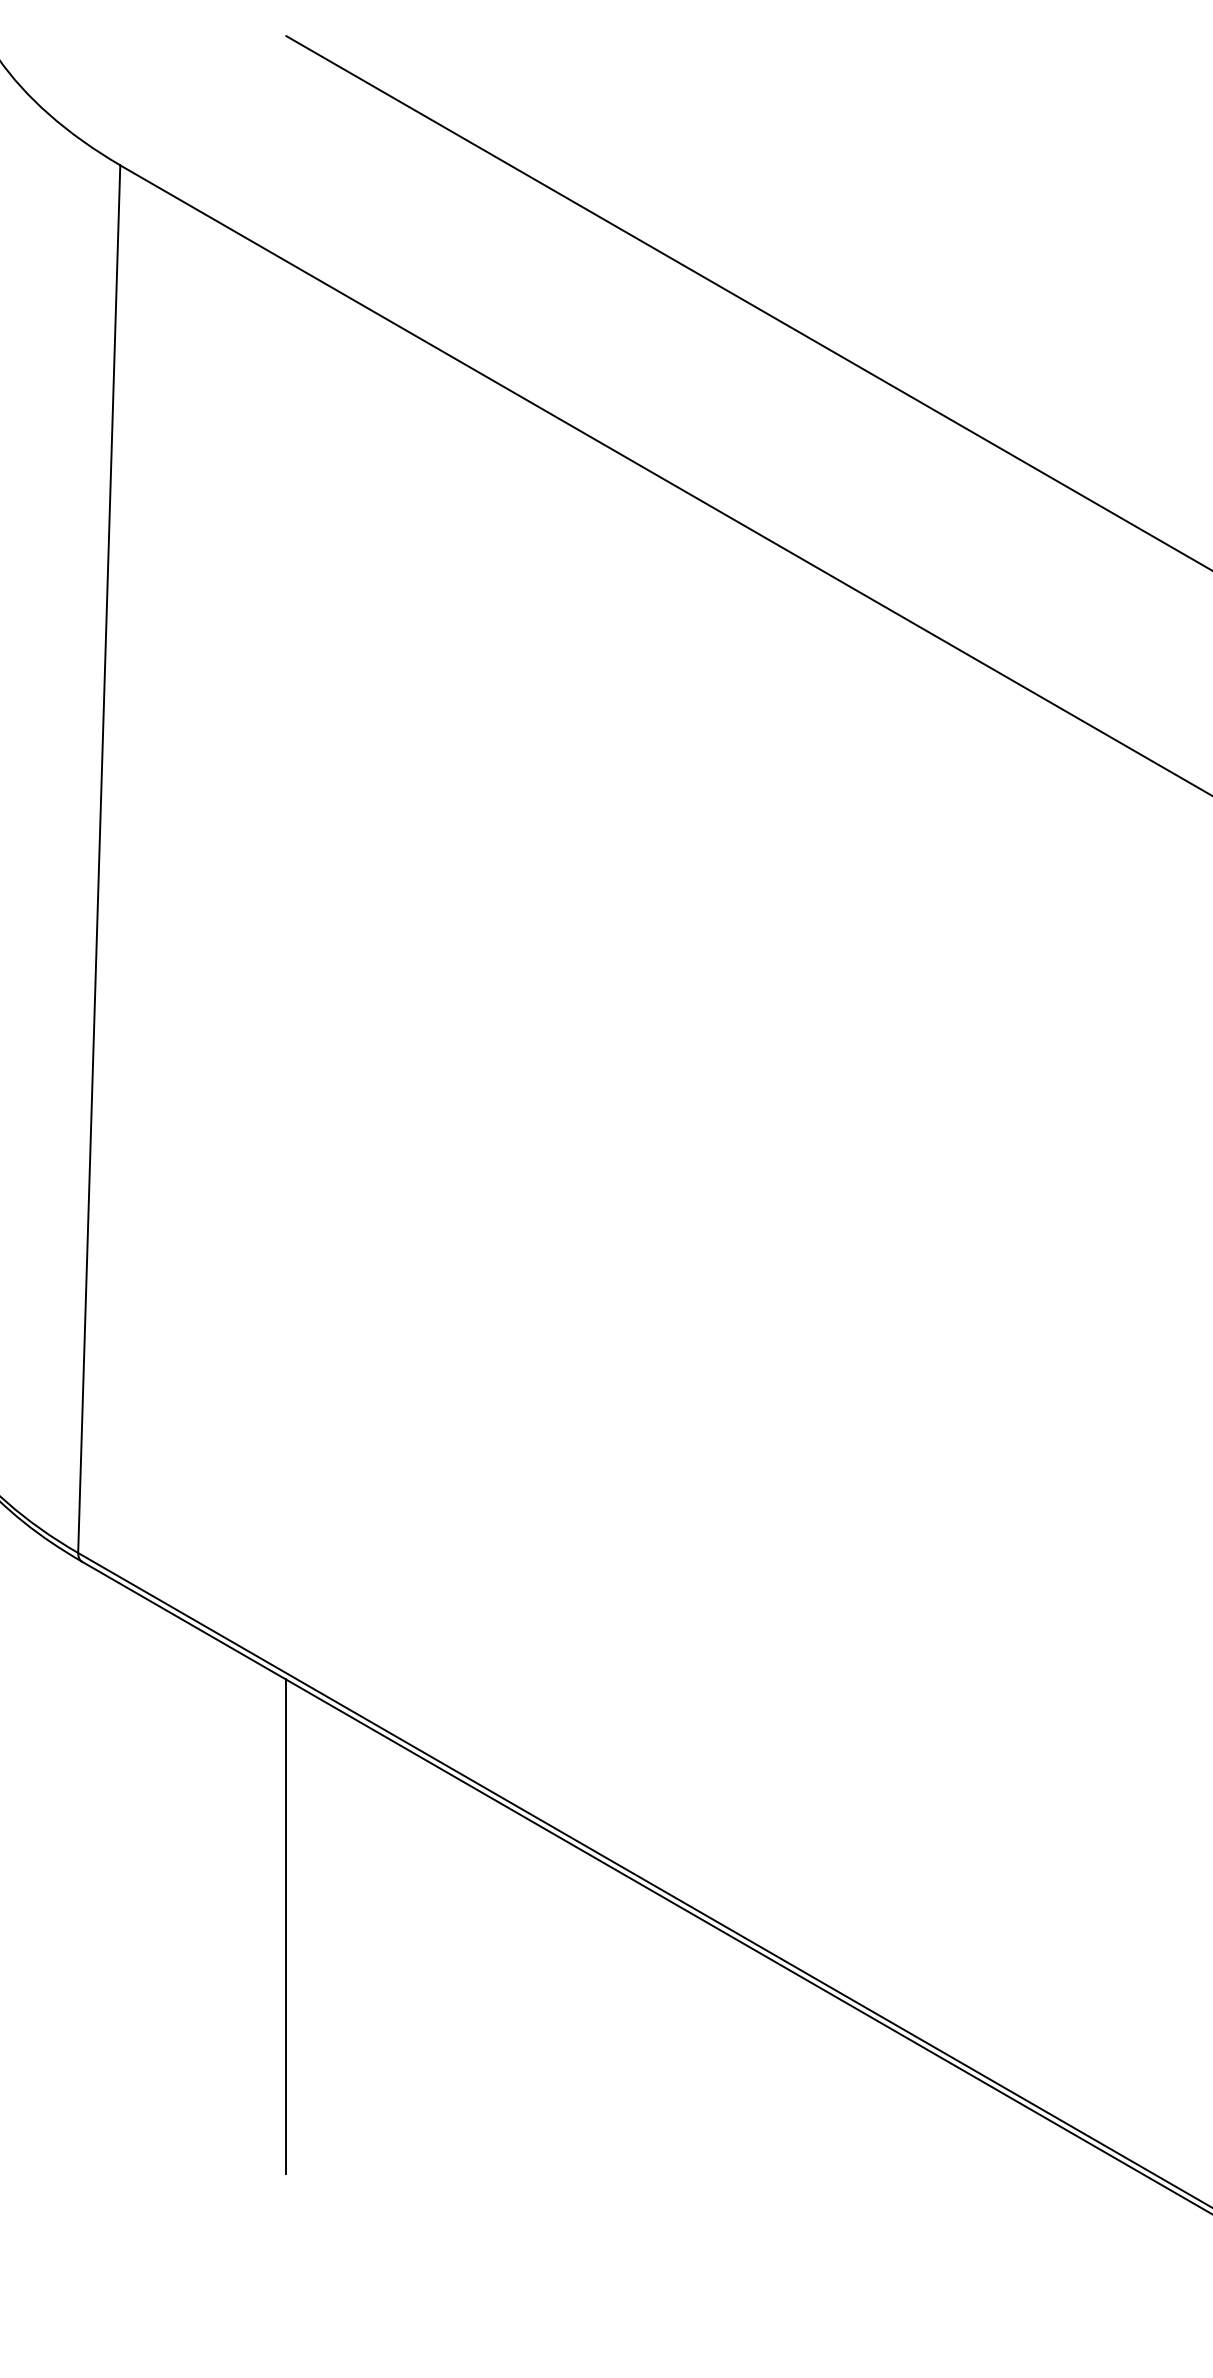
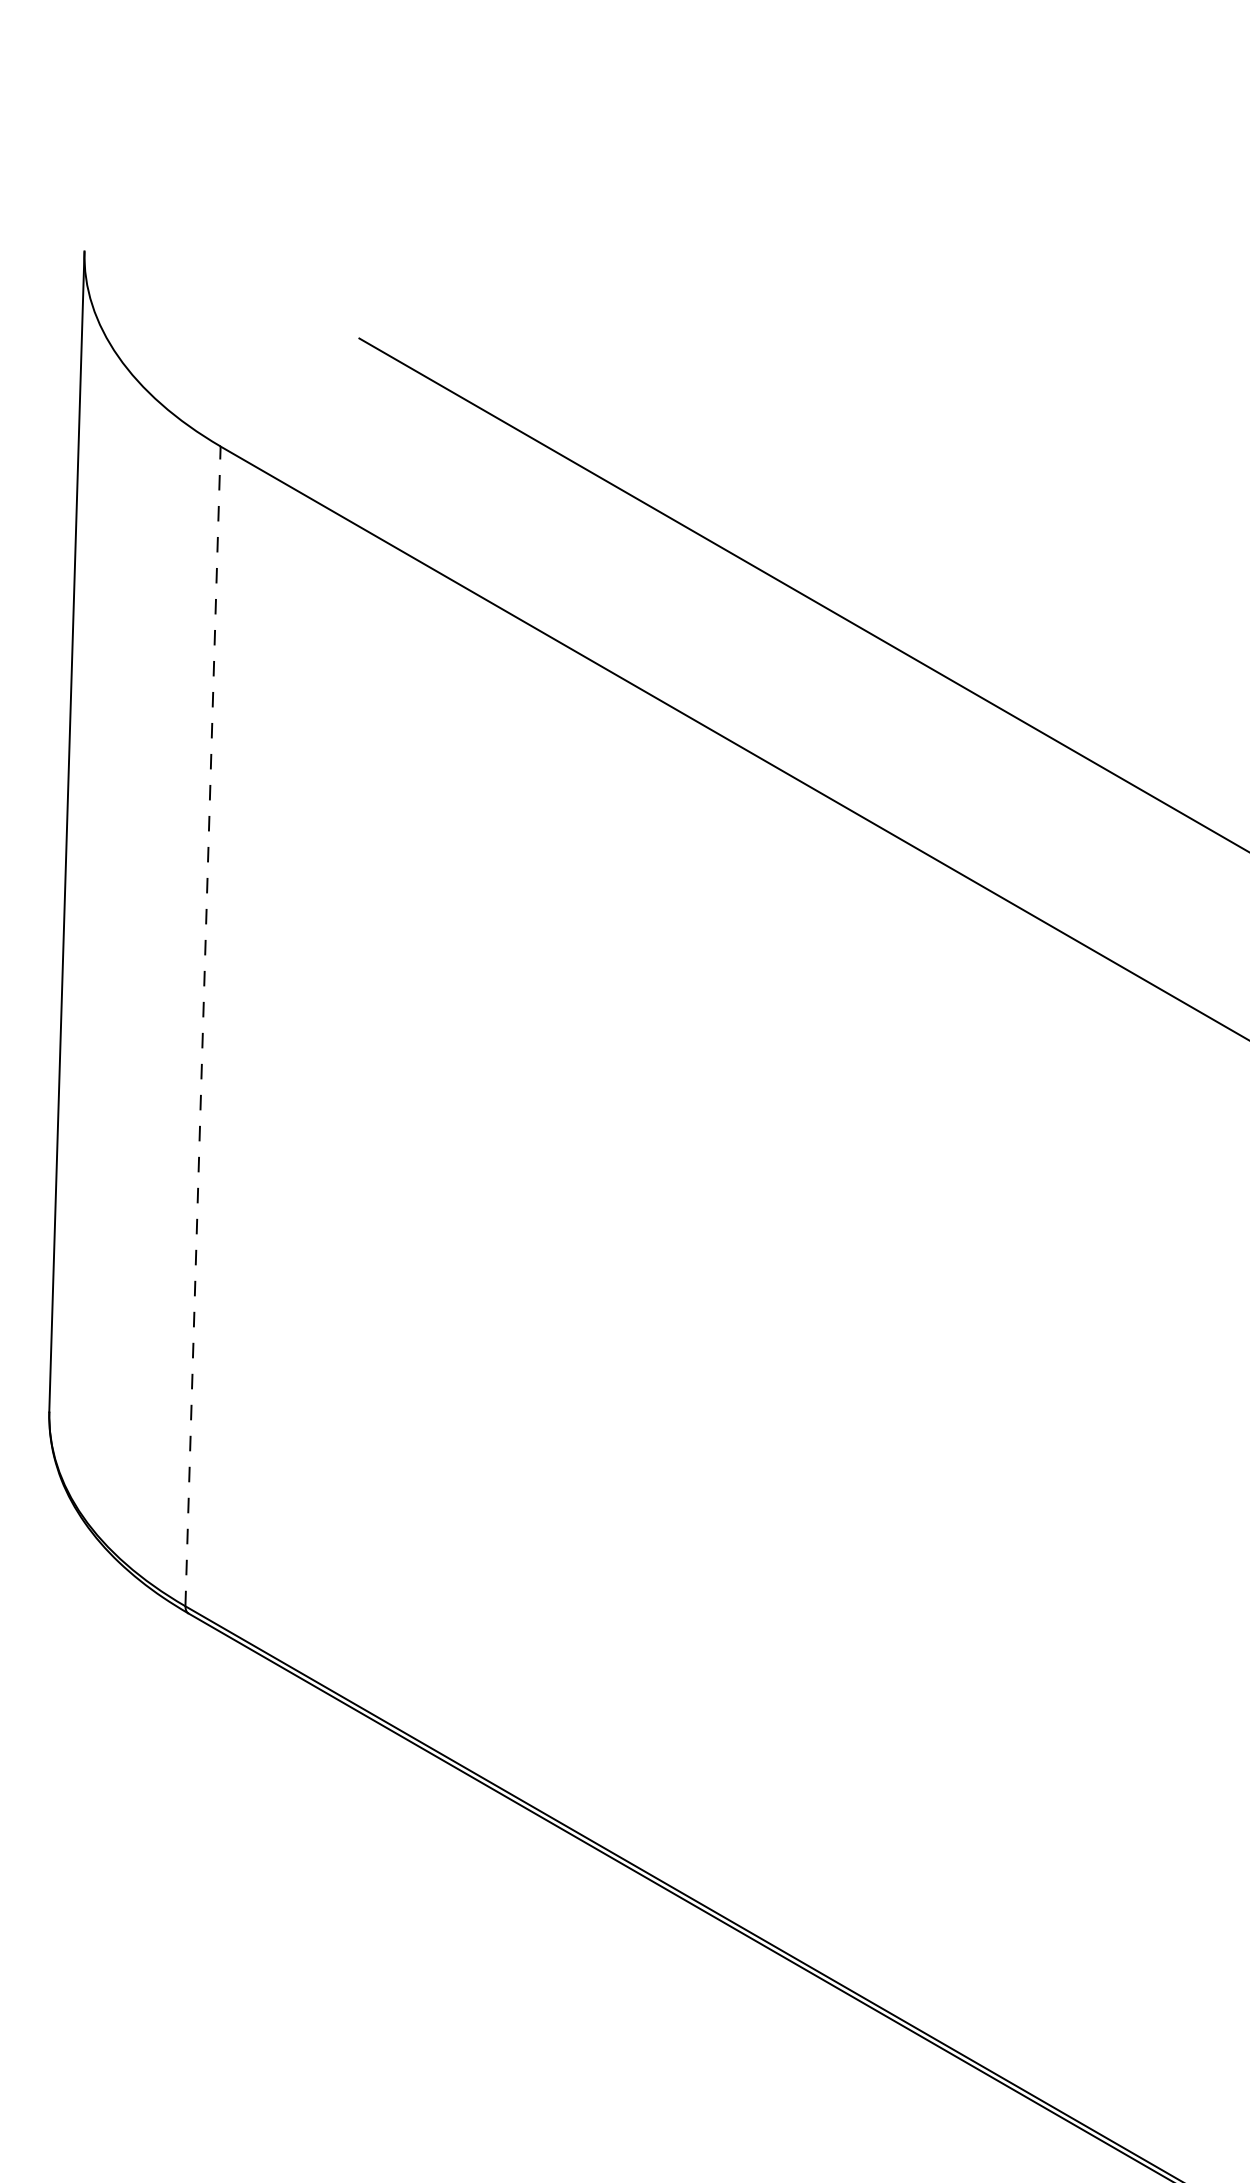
line: (99, 858) -> (203, 1025), solid -> dashed
line: (286, 1926) -> (359, 1918), removed

